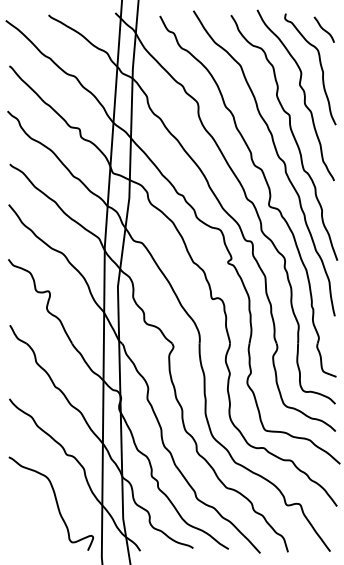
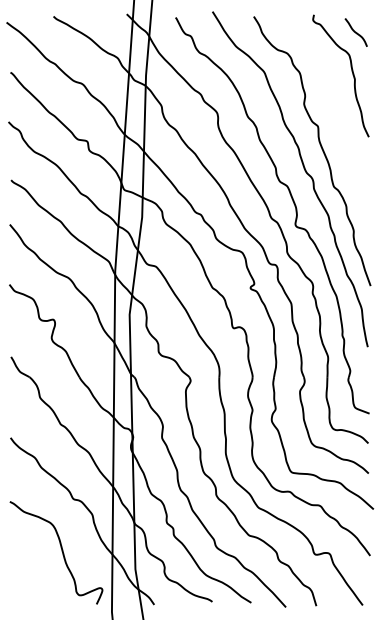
curve: (303, 95) -> (333, 104), removed

